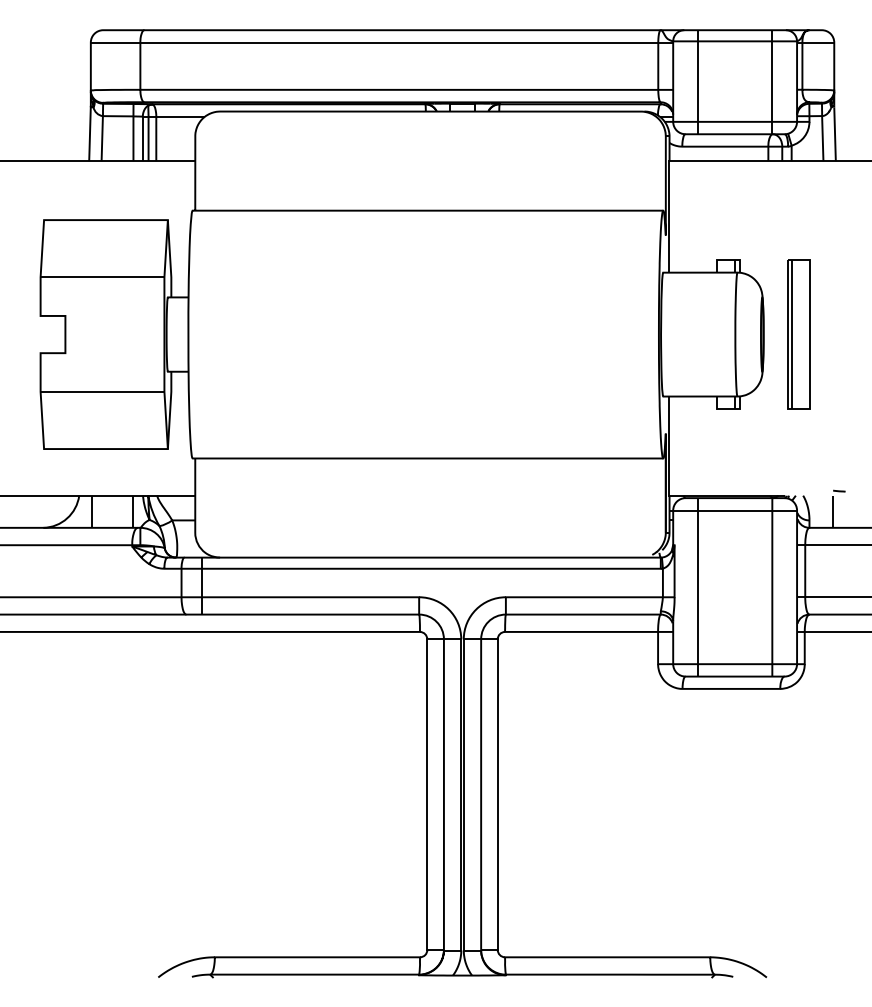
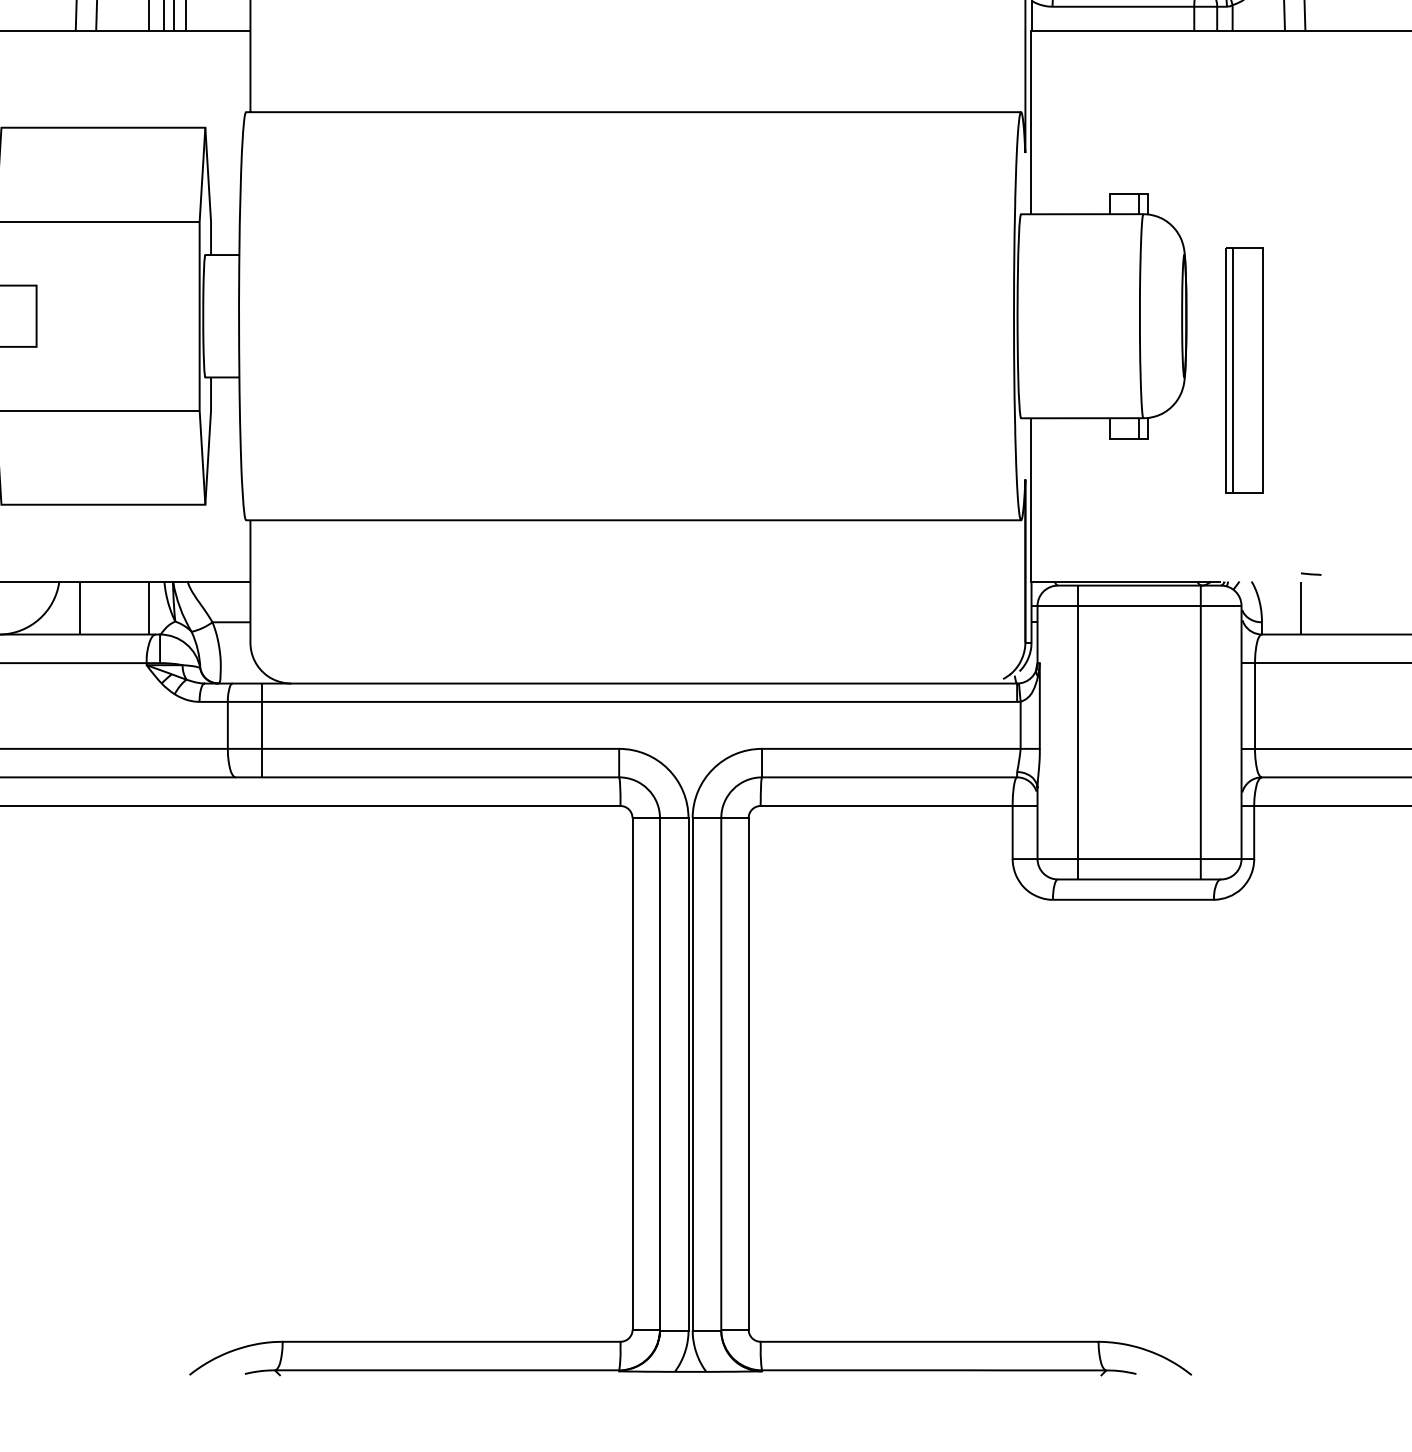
part: (798, 334) -> (1243, 370), moved

